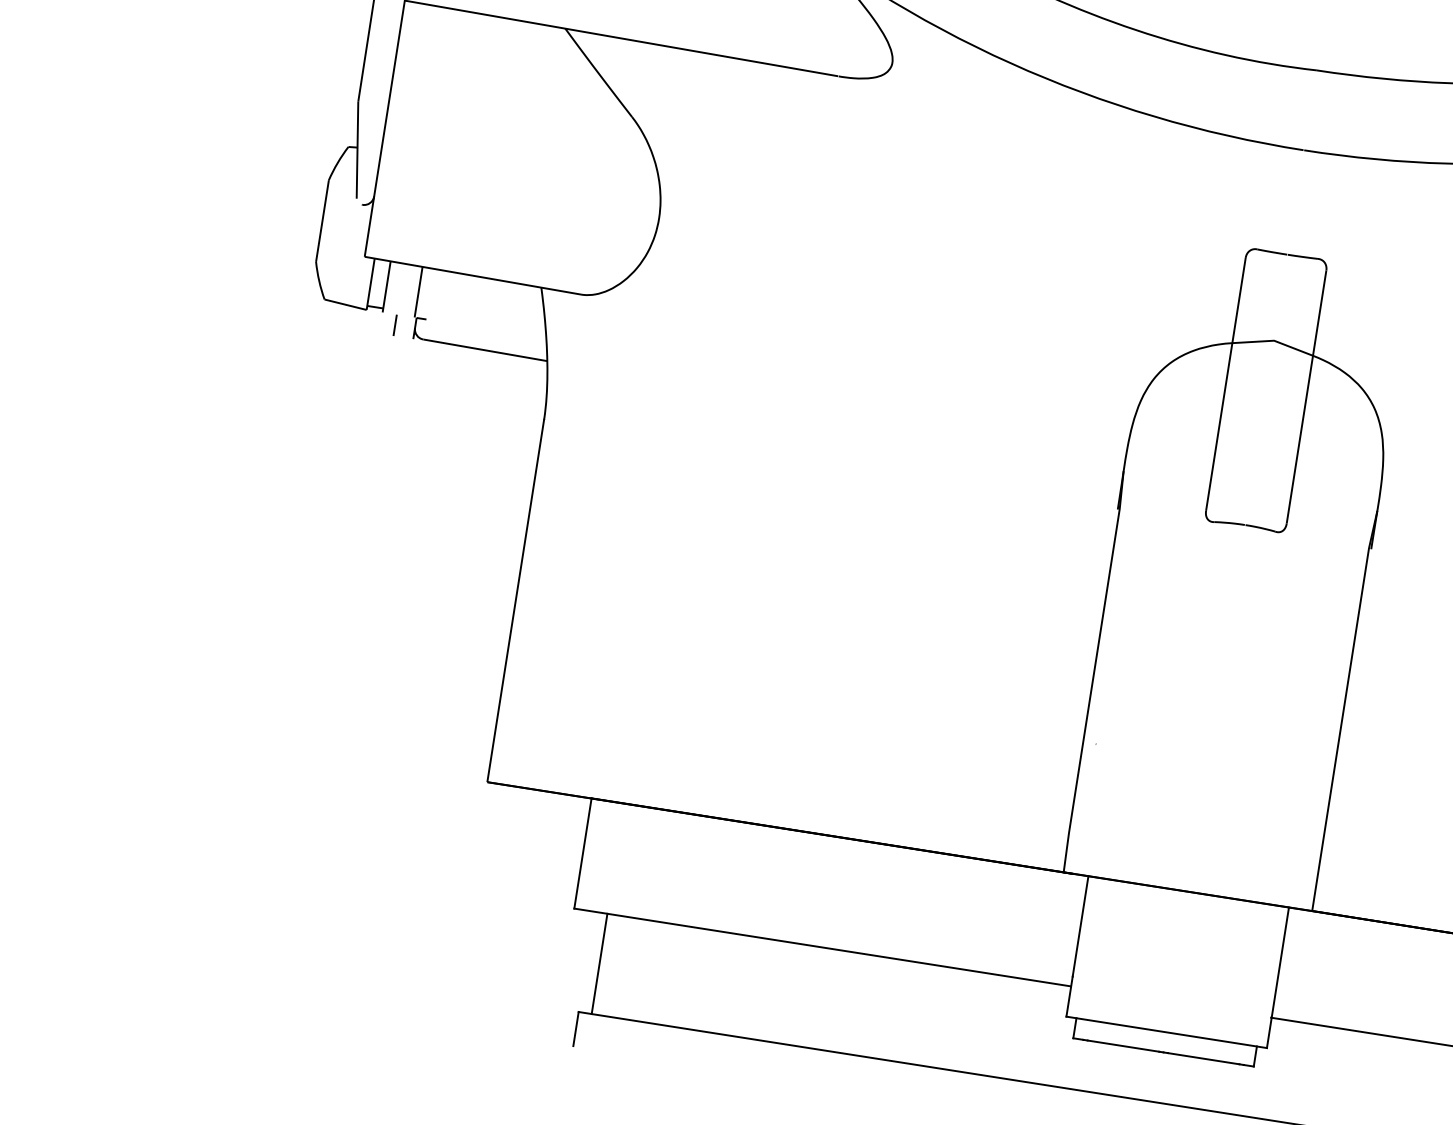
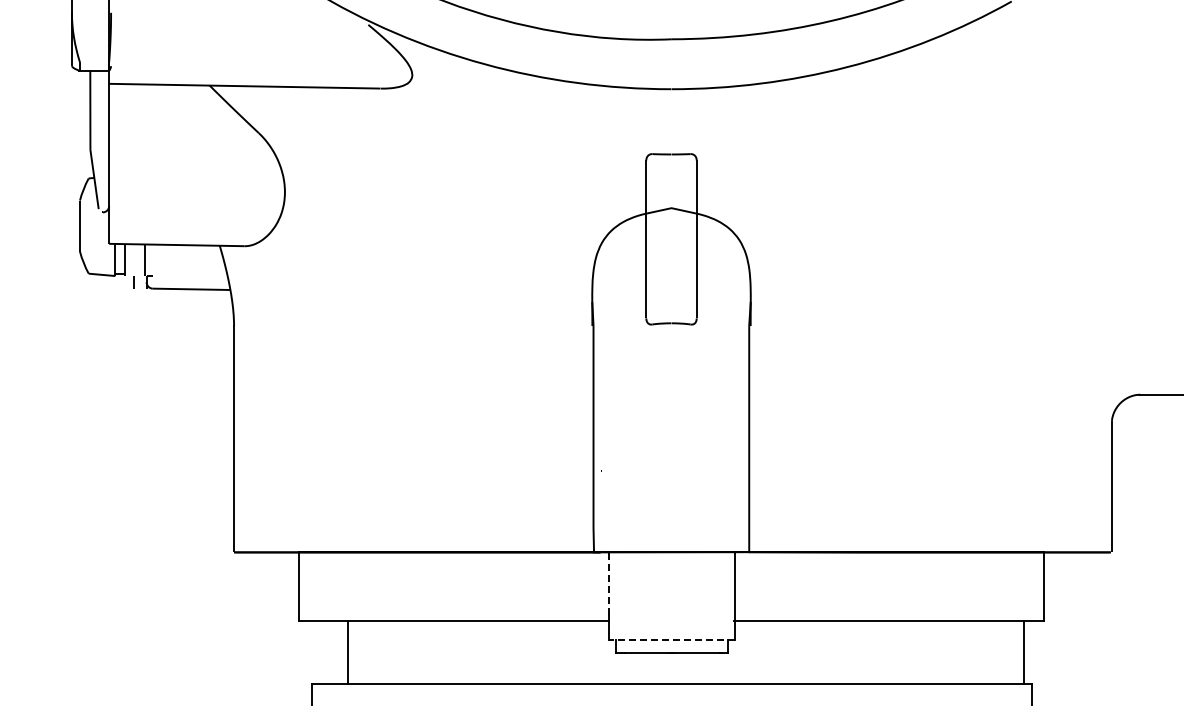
line: (1080, 926) -> (609, 583), solid -> dashed
line: (599, 963) -> (347, 652), moved
line: (1167, 1033) -> (672, 640), solid -> dashed

